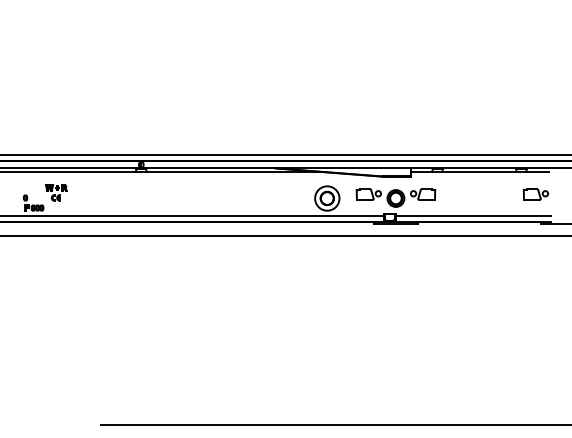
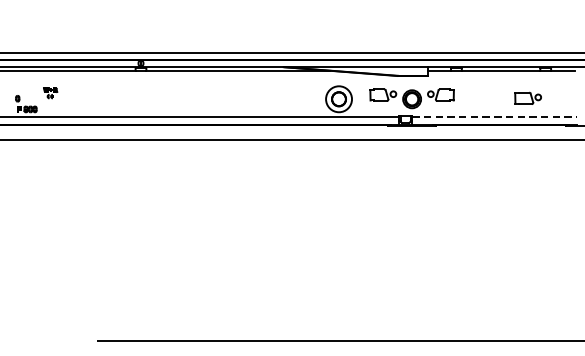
part: (56, 192) -> (50, 92), size x0.6
part: (535, 194) -> (527, 98), moved
line: (473, 215) -> (494, 117), solid -> dashed

